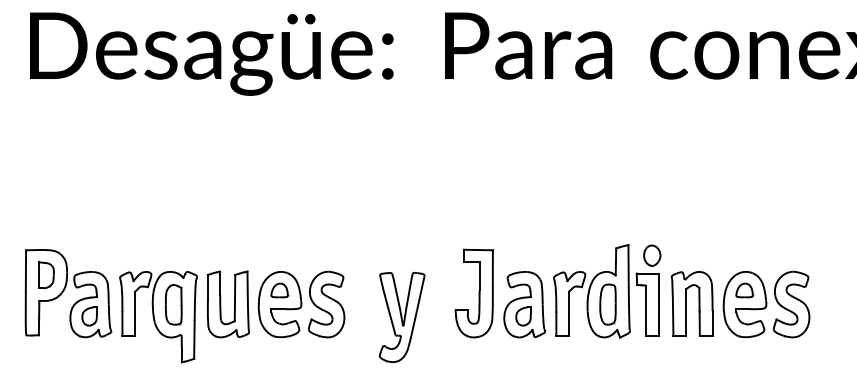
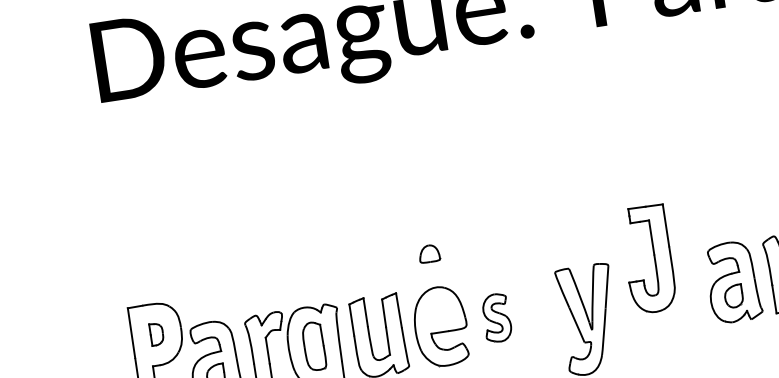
part: (46, 274) -> (156, 333), size x0.7
part: (279, 290) -> (429, 253), moved
part: (473, 293) -> (647, 259), moved
part: (326, 304) -> (496, 318), size x0.6

